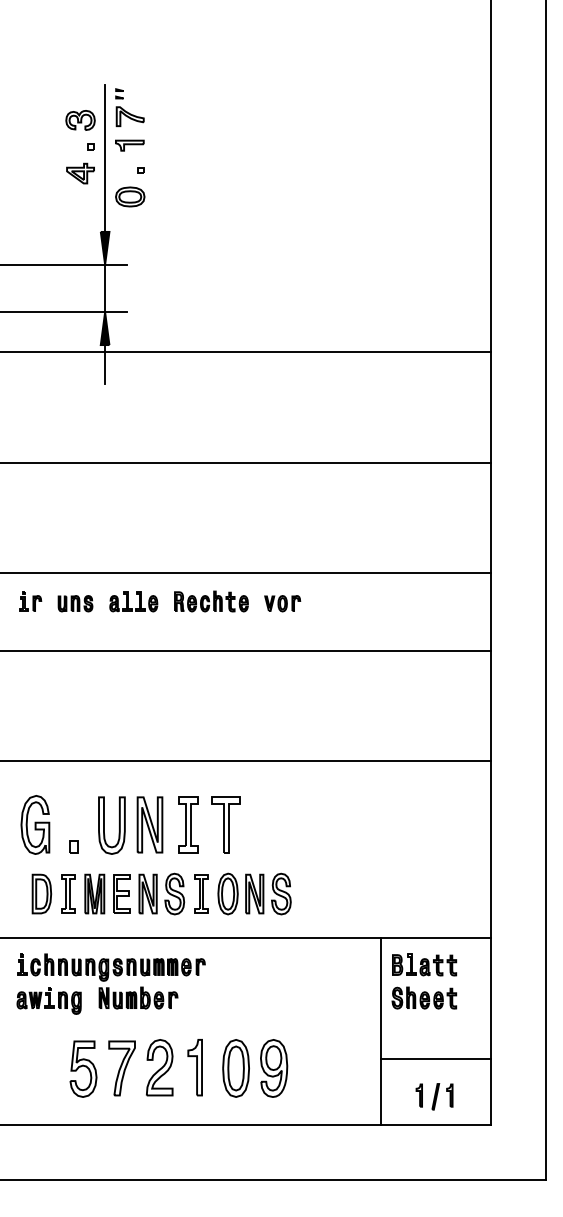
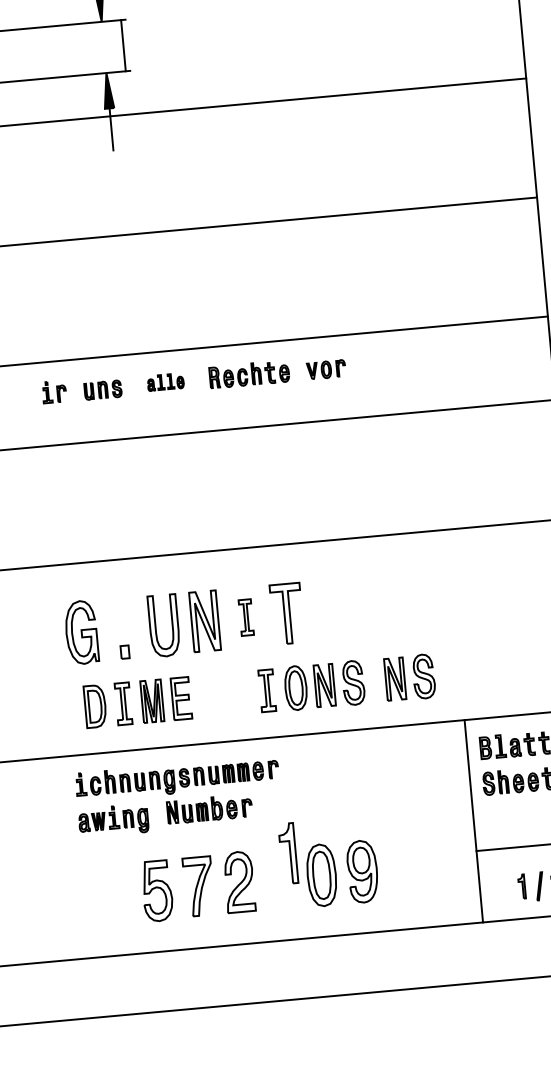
line: (105, 288) -> (123, 45), moved
part: (133, 601) -> (165, 382), size x0.7
part: (188, 824) -> (246, 617), size x0.6
part: (161, 893) -> (409, 677), moved
part: (194, 1067) -> (287, 853), moved

